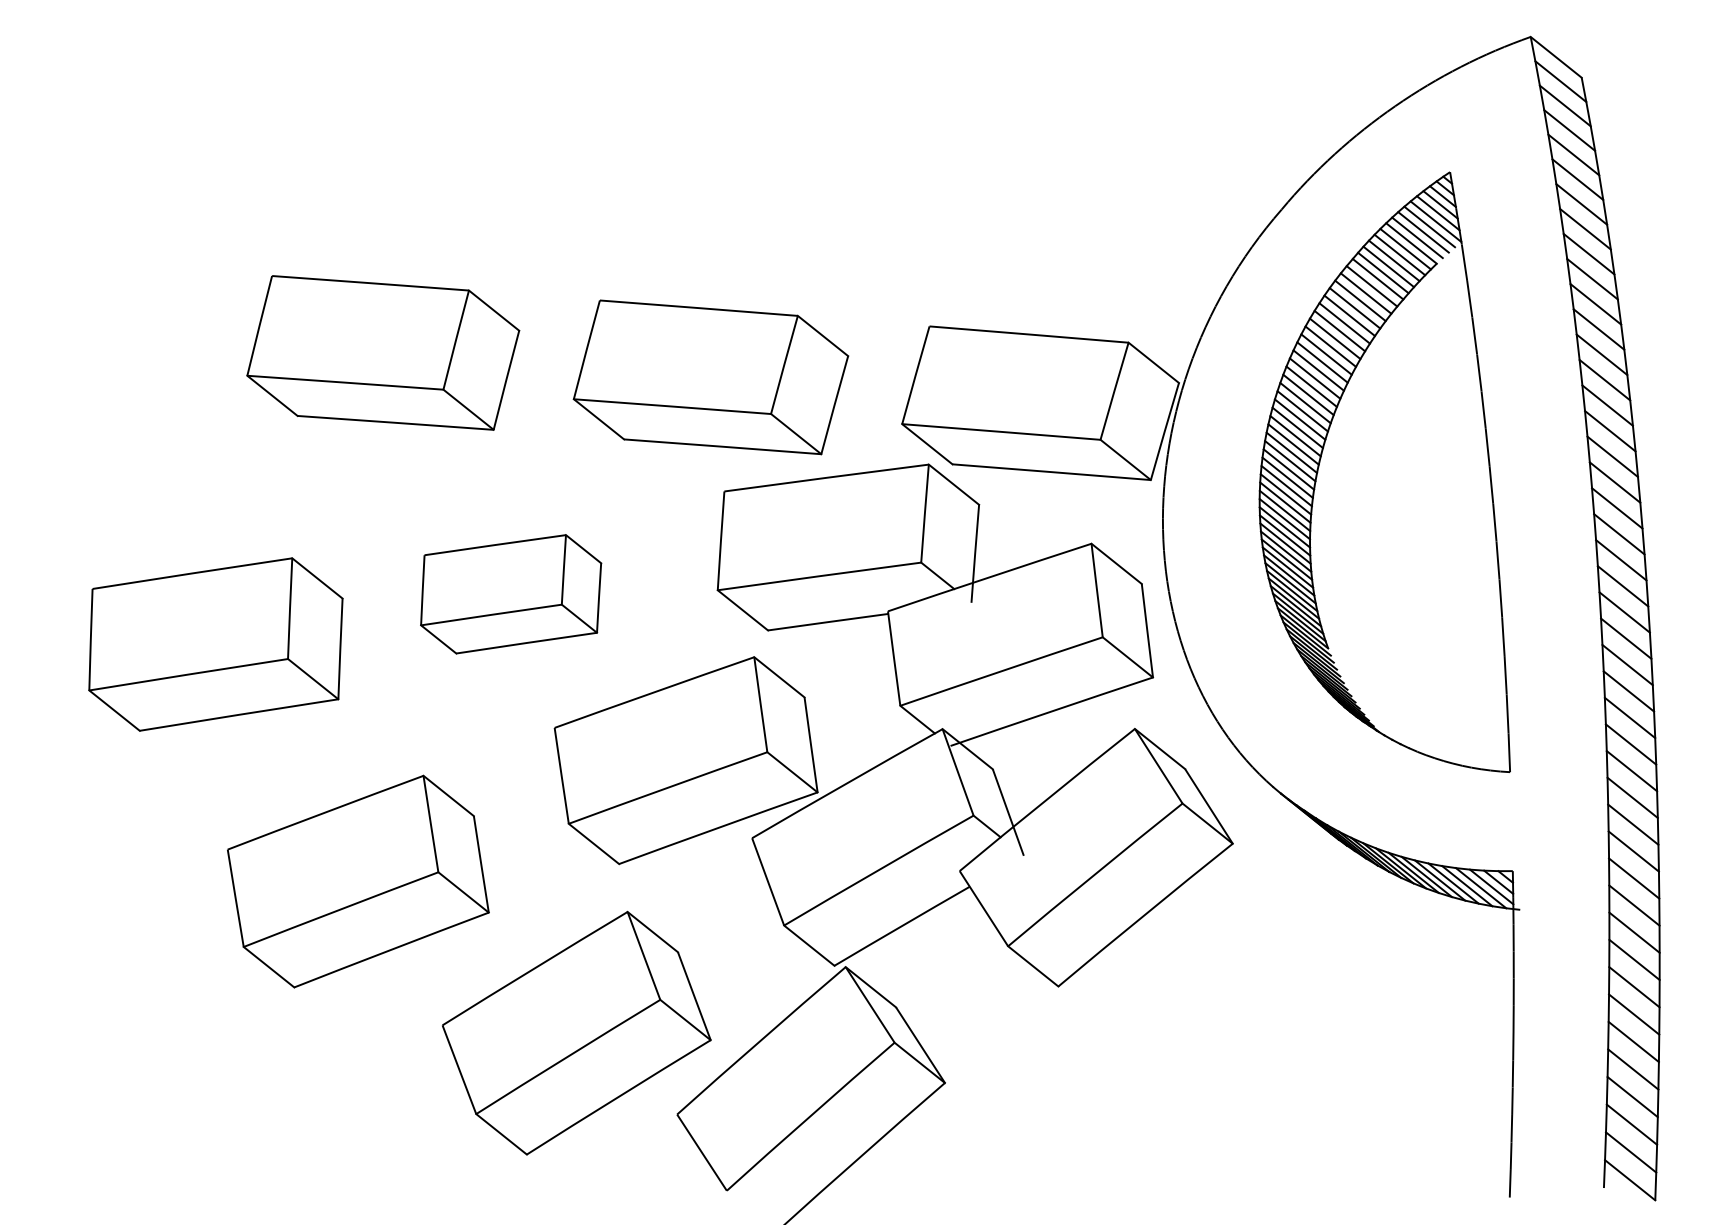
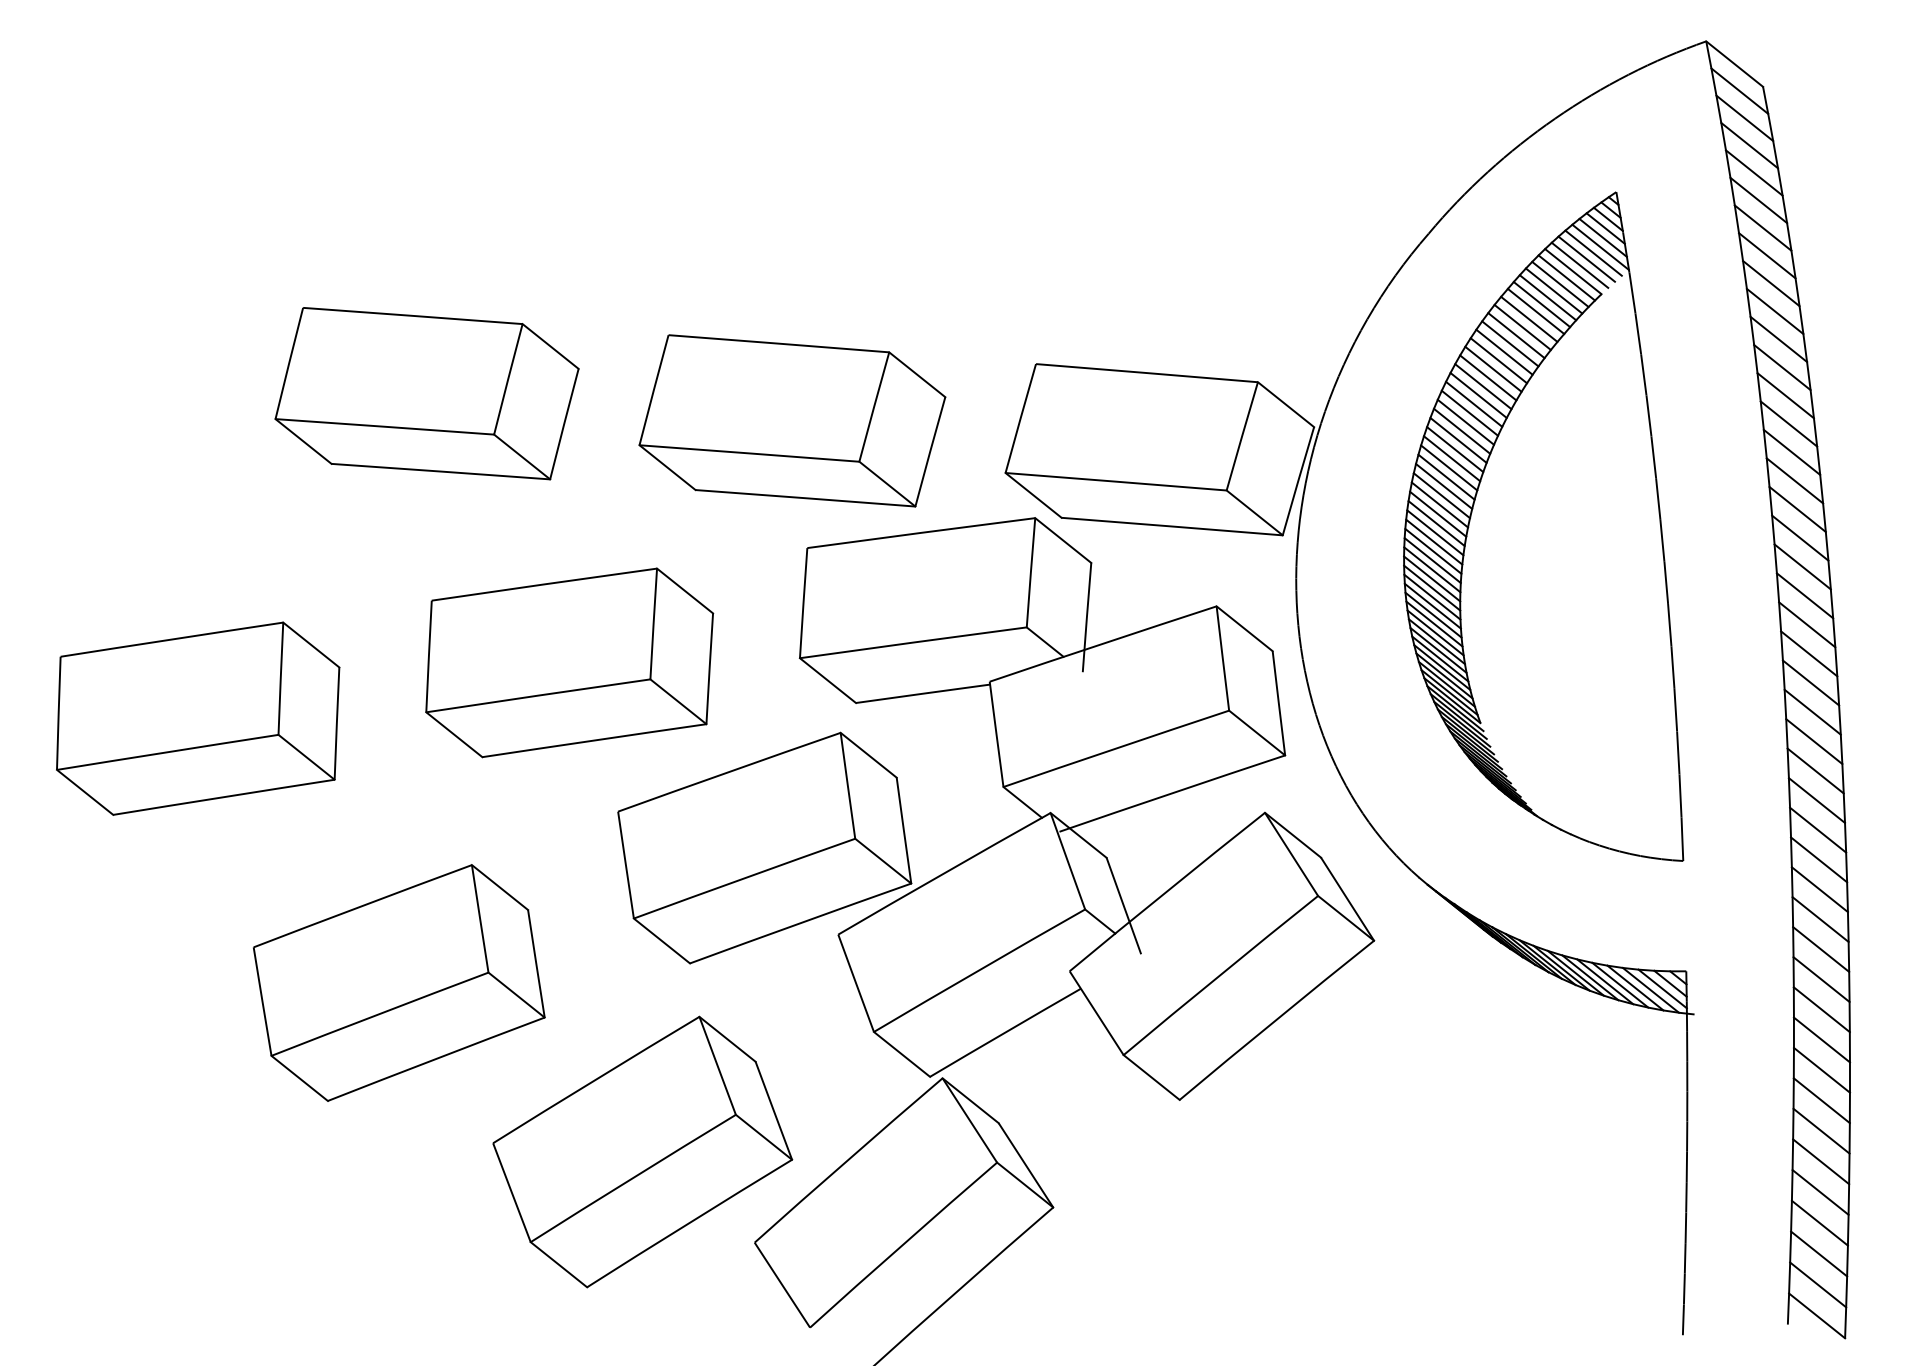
part: (510, 593) -> (568, 661), size x1.43
part: (215, 644) -> (197, 718), moved

